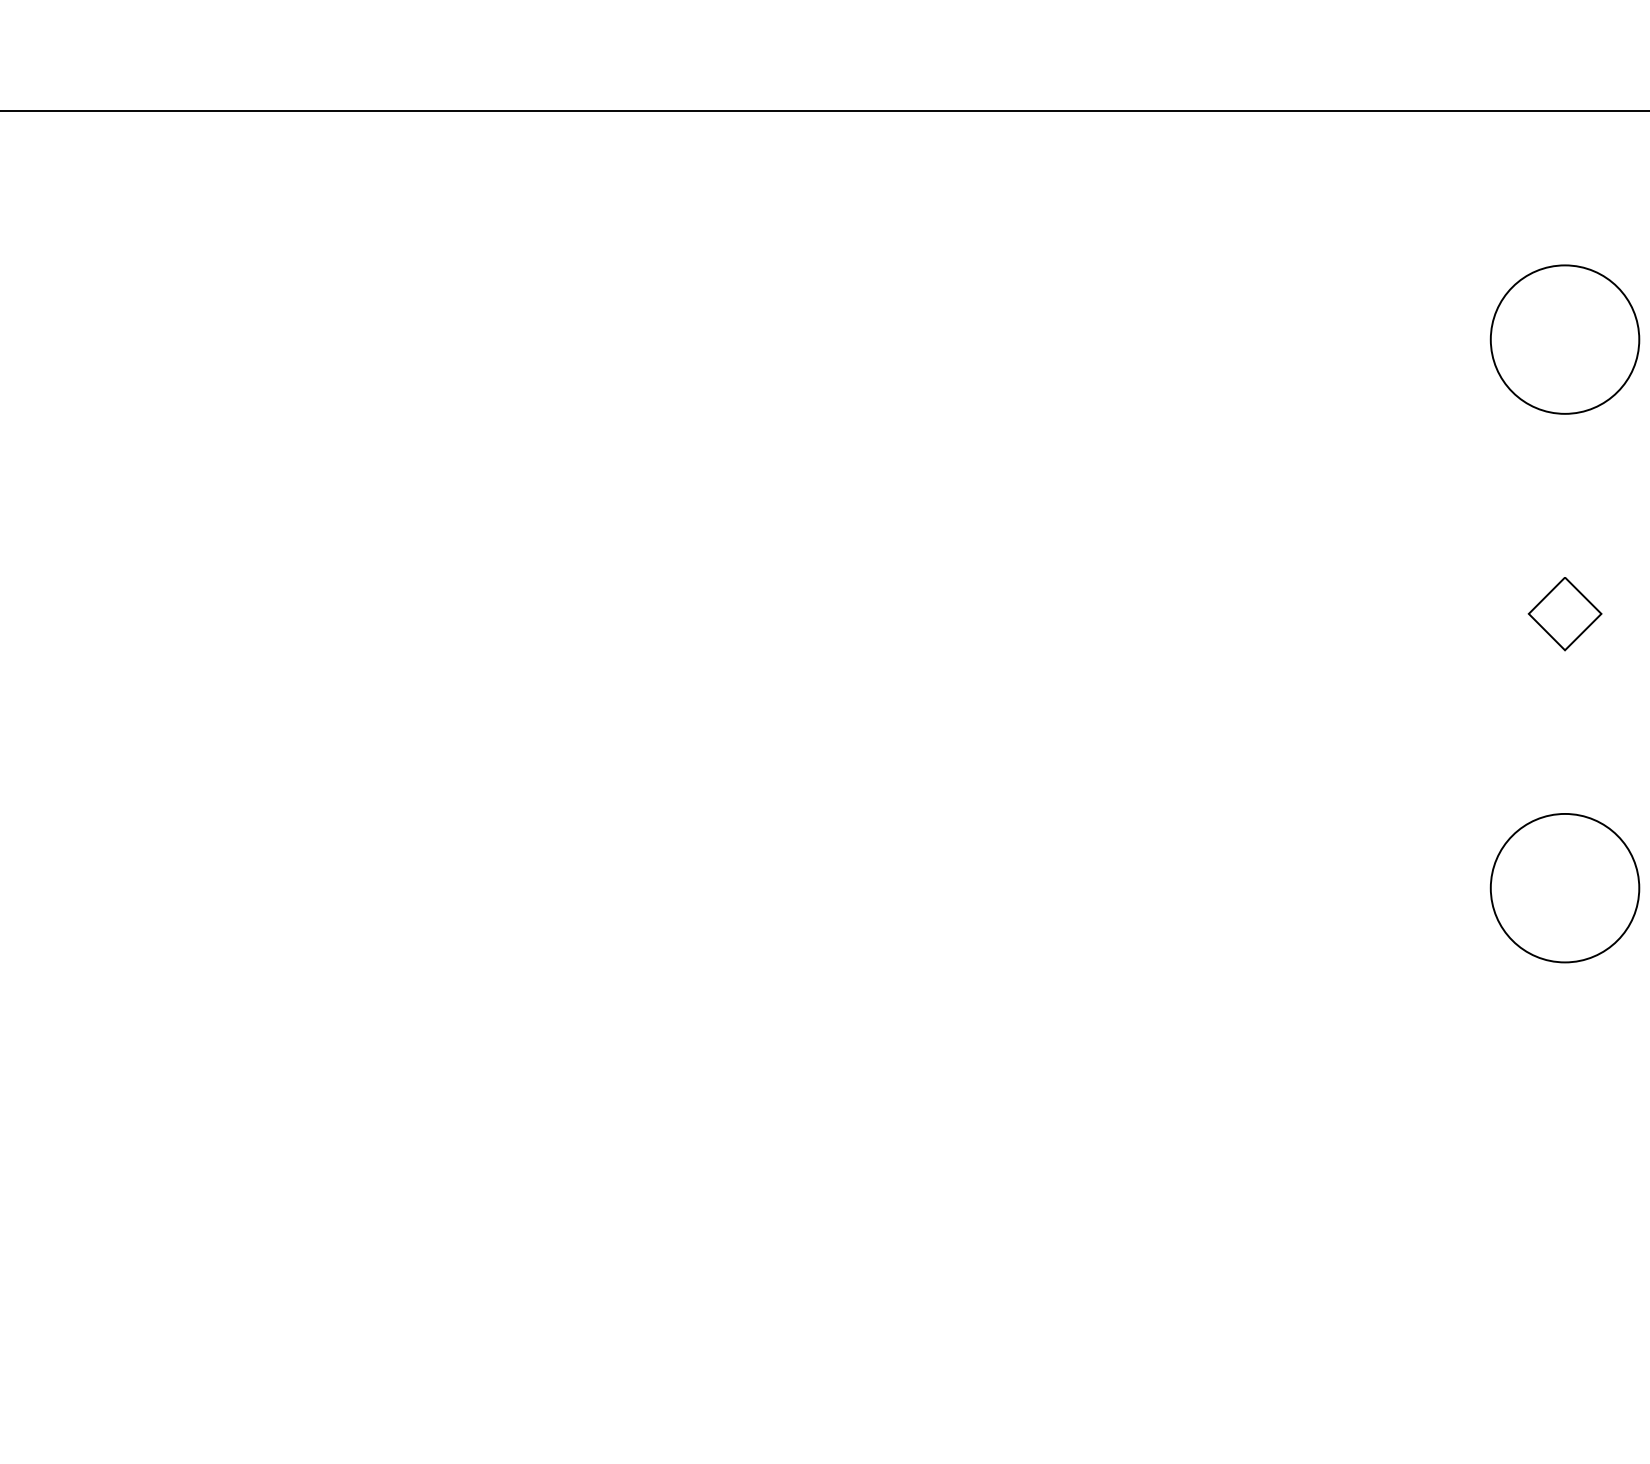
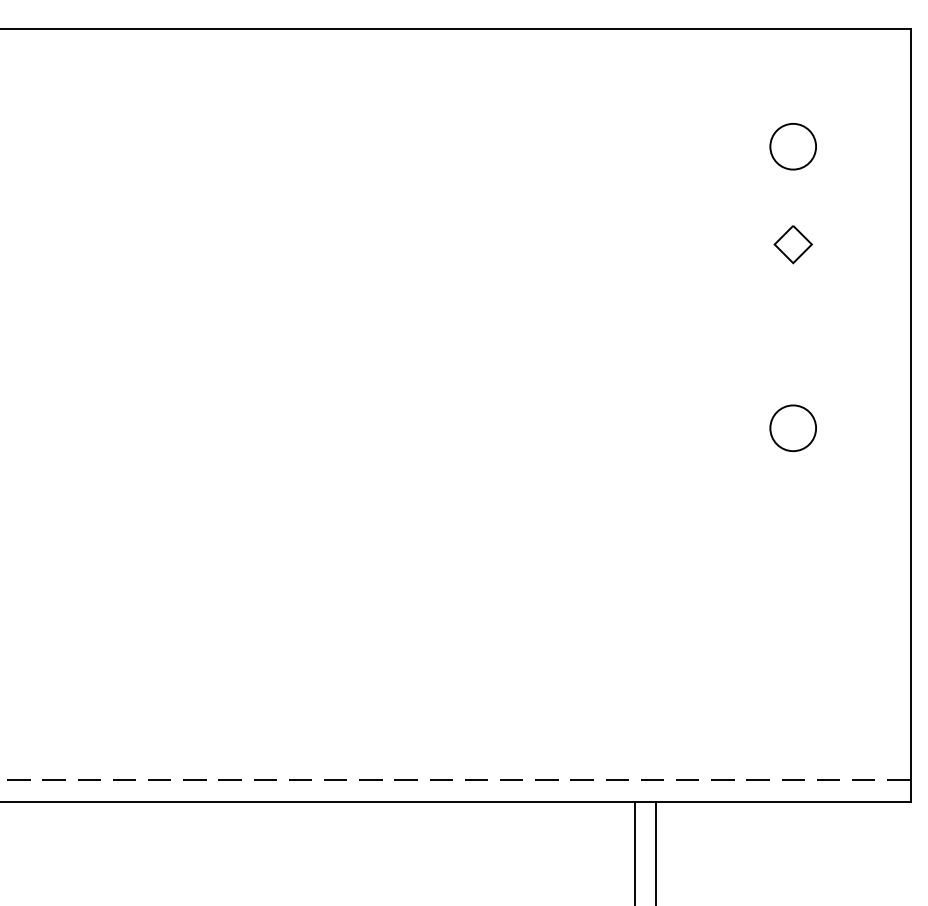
circle: (1565, 339) -> (793, 146), size x0.6
part: (1563, 613) -> (792, 244), moved
circle: (1565, 888) -> (793, 428), size x0.6

